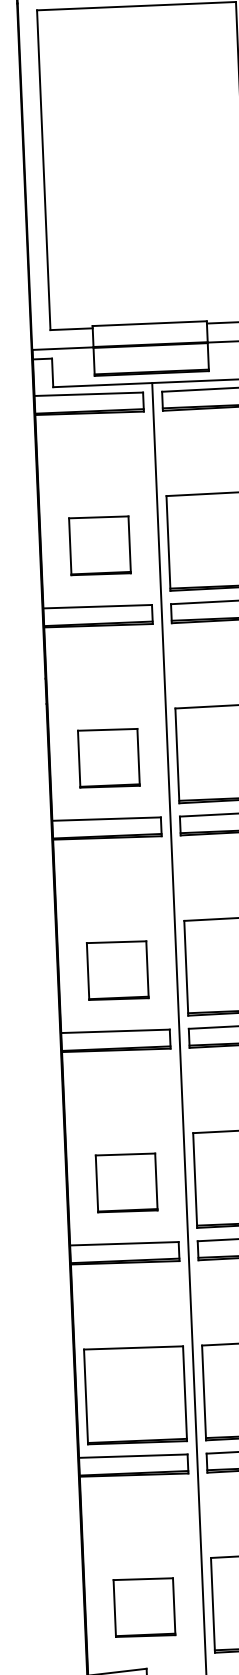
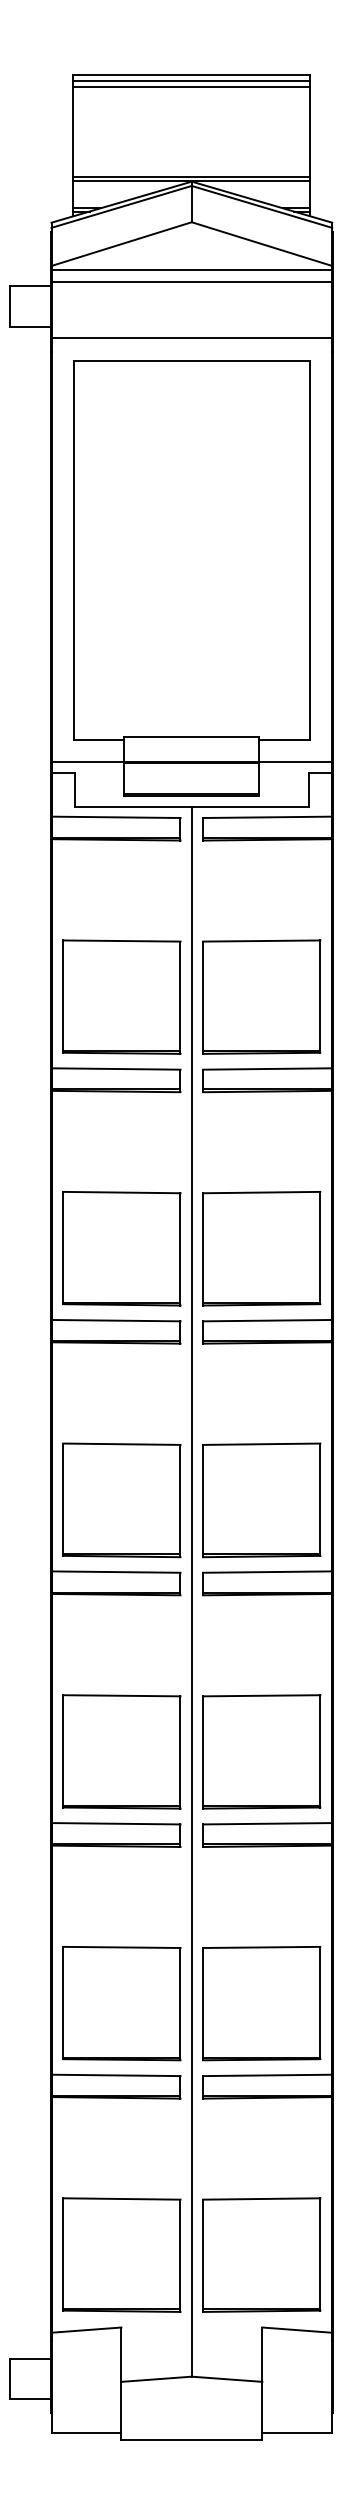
part: (99, 545) -> (121, 996), size x1.67
part: (108, 758) -> (121, 1248), size x1.67
part: (117, 970) -> (121, 1500), size x1.67
part: (126, 1182) -> (121, 1751), size x1.67
part: (144, 1607) -> (121, 2254), size x1.67

